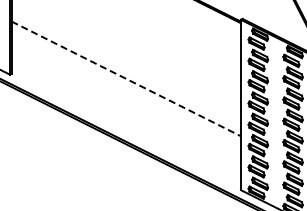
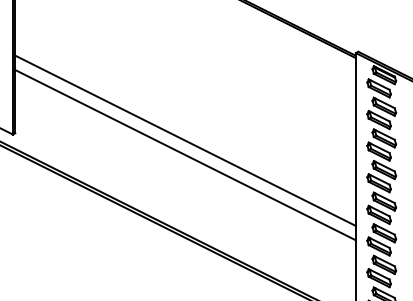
line: (126, 79) -> (185, 141), dashed -> solid
line: (125, 88) -> (184, 155), added

